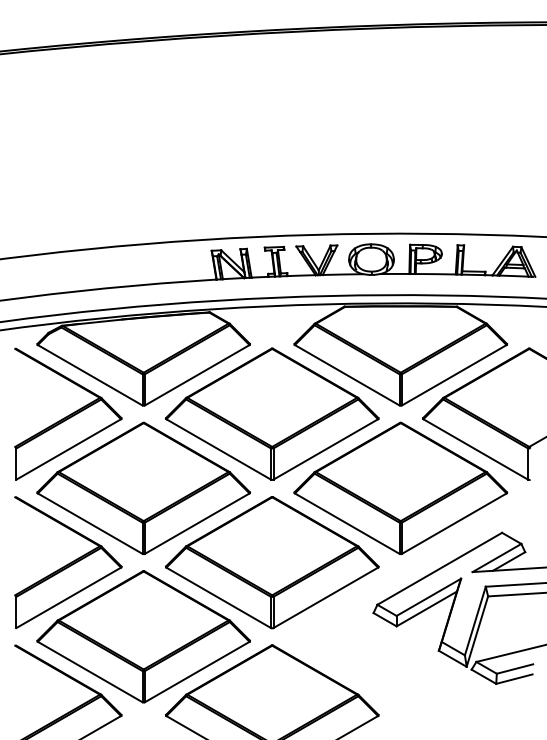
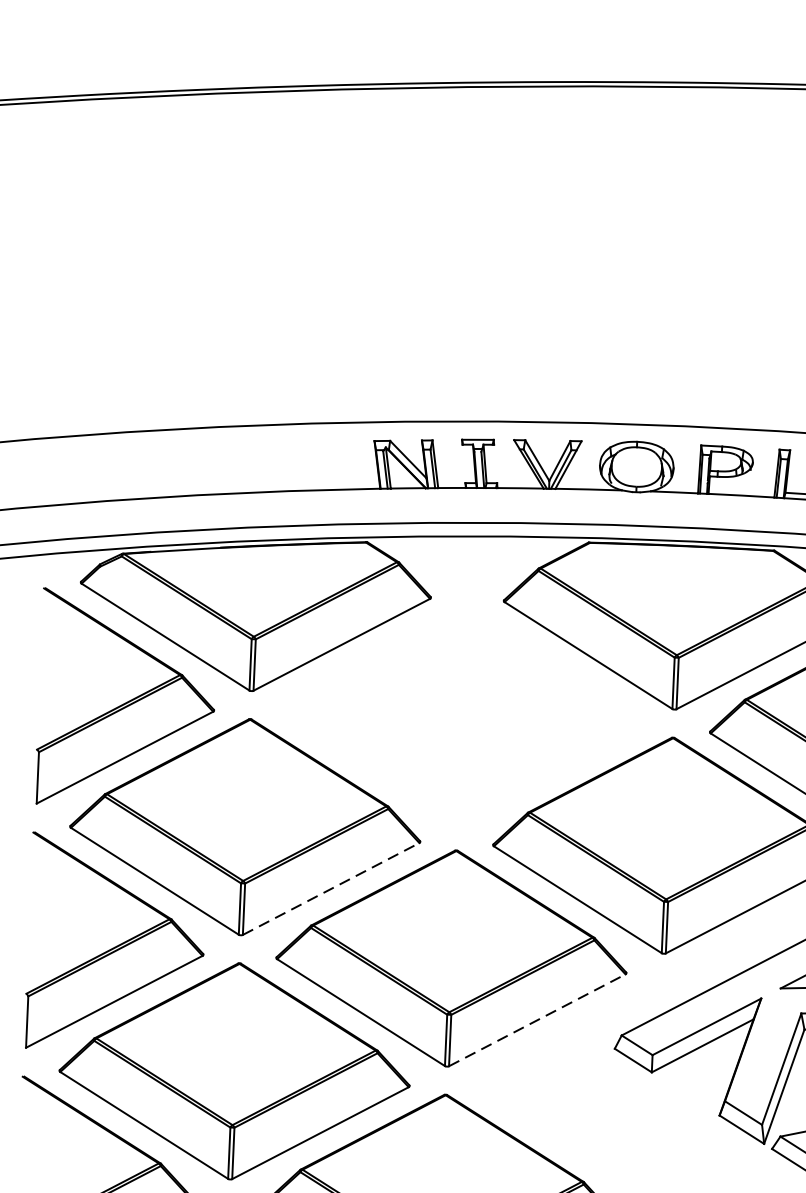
part: (272, 413) -> (462, 713), removed
line: (197, 523) -> (331, 888), solid -> dashed
line: (326, 597) -> (538, 1019), solid -> dashed

